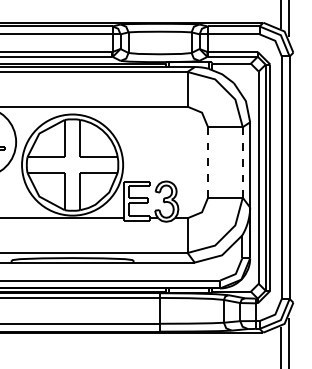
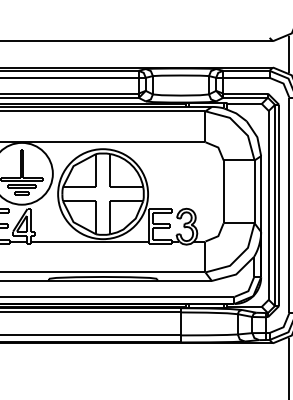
line: (207, 162) -> (223, 191), dashed -> solid
line: (242, 163) -> (254, 192), dashed -> solid

